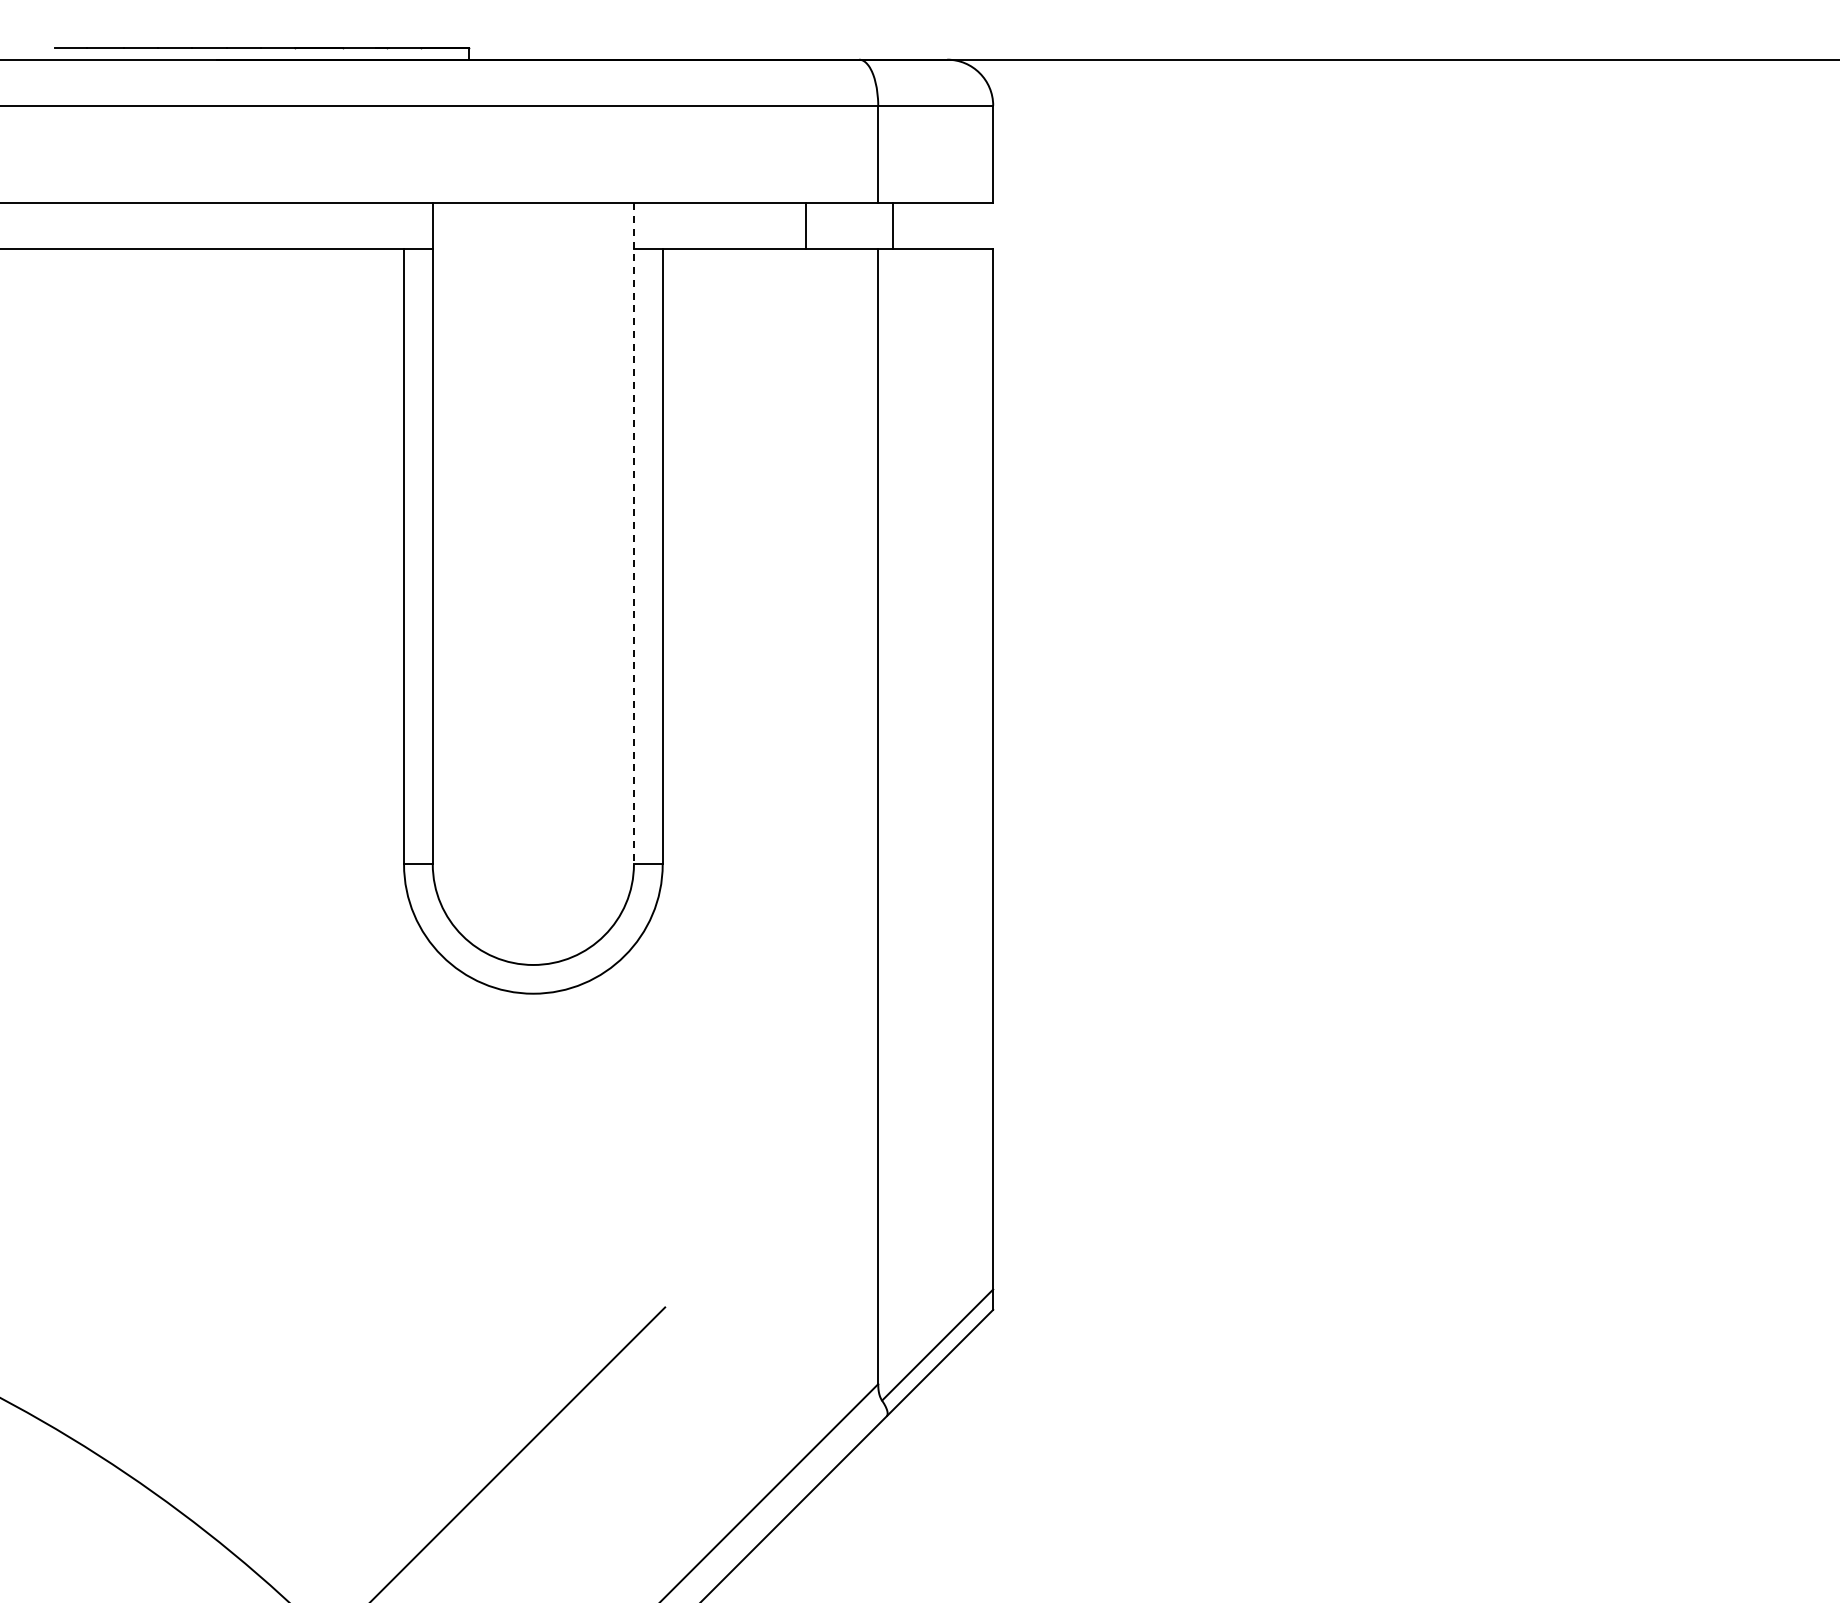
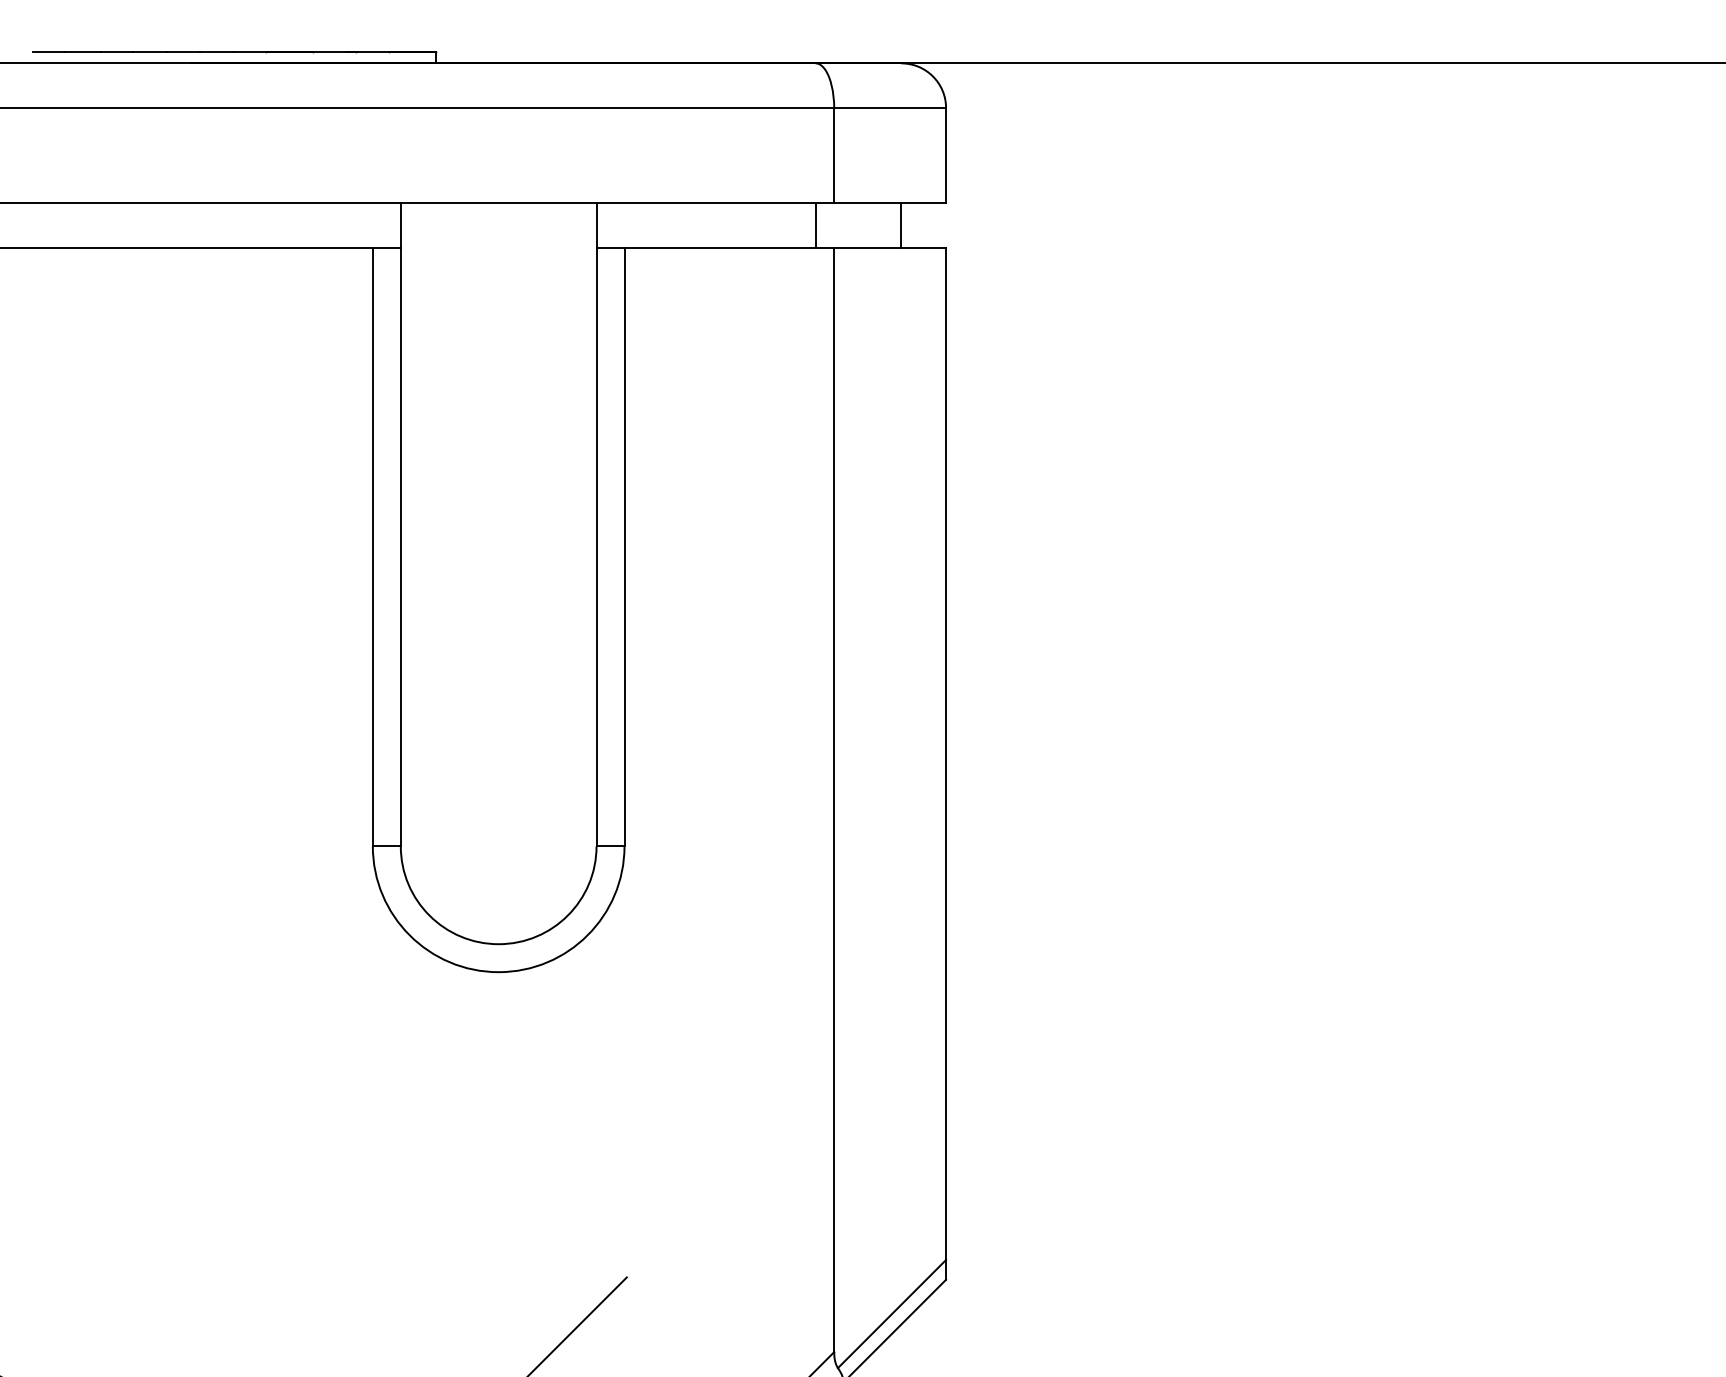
line: (806, 226) -> (815, 225), moved
line: (893, 226) -> (901, 225), moved
line: (633, 533) -> (596, 524), dashed -> solid

